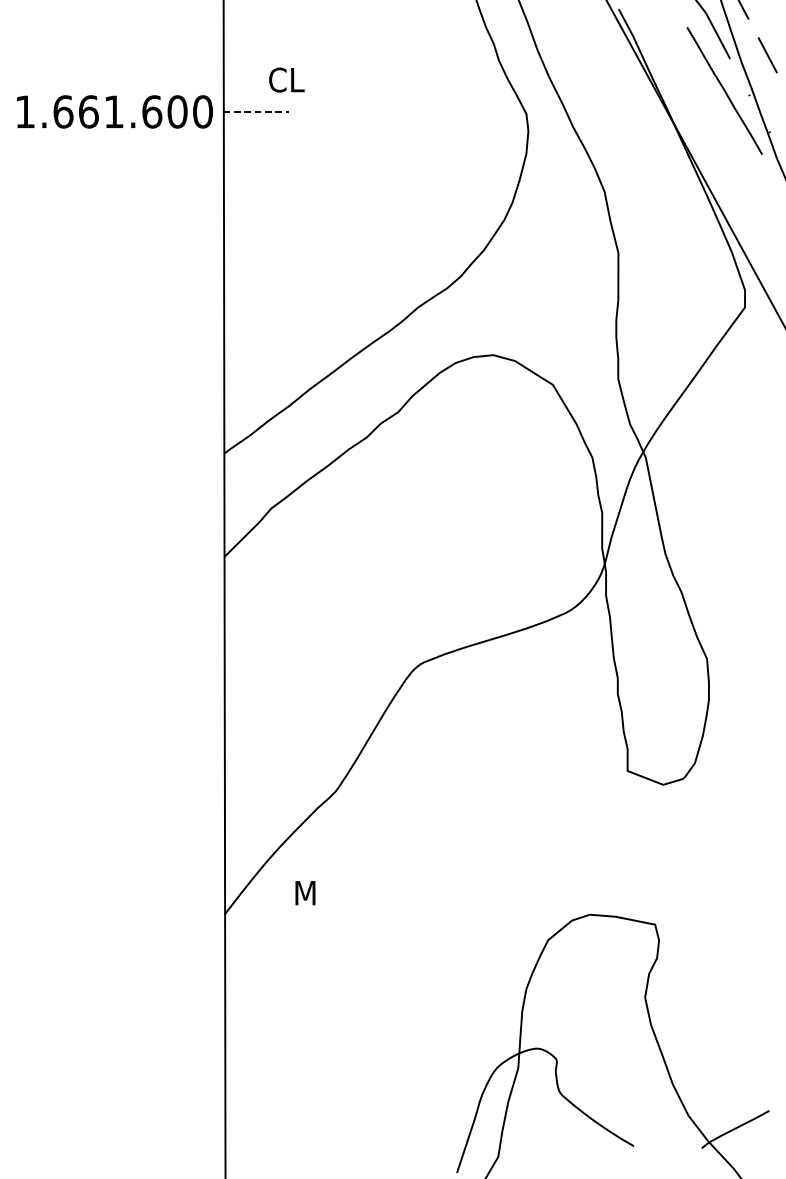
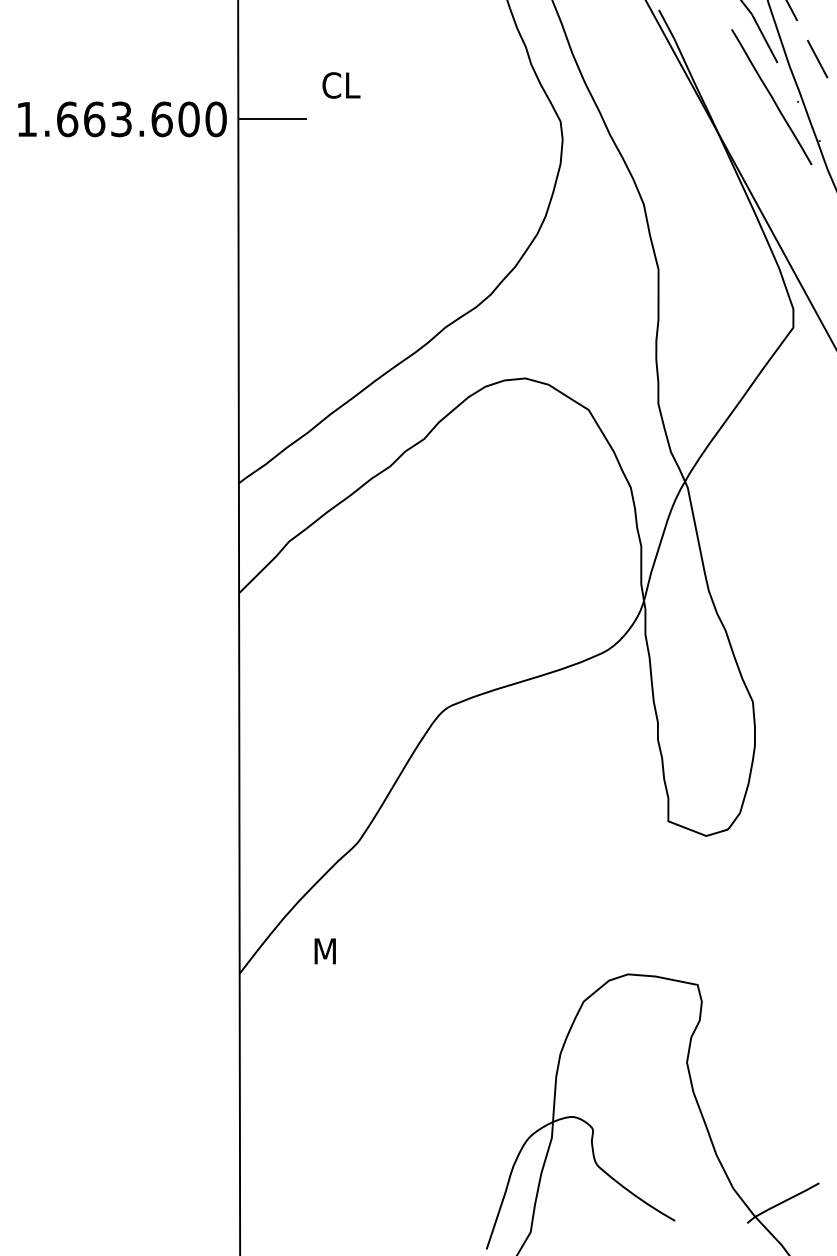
text: (286, 80) -> (341, 85), moved
text: (114, 112) -> (121, 119), 1.661.600 -> 1.663.600
line: (256, 112) -> (273, 119), dashed -> solid

